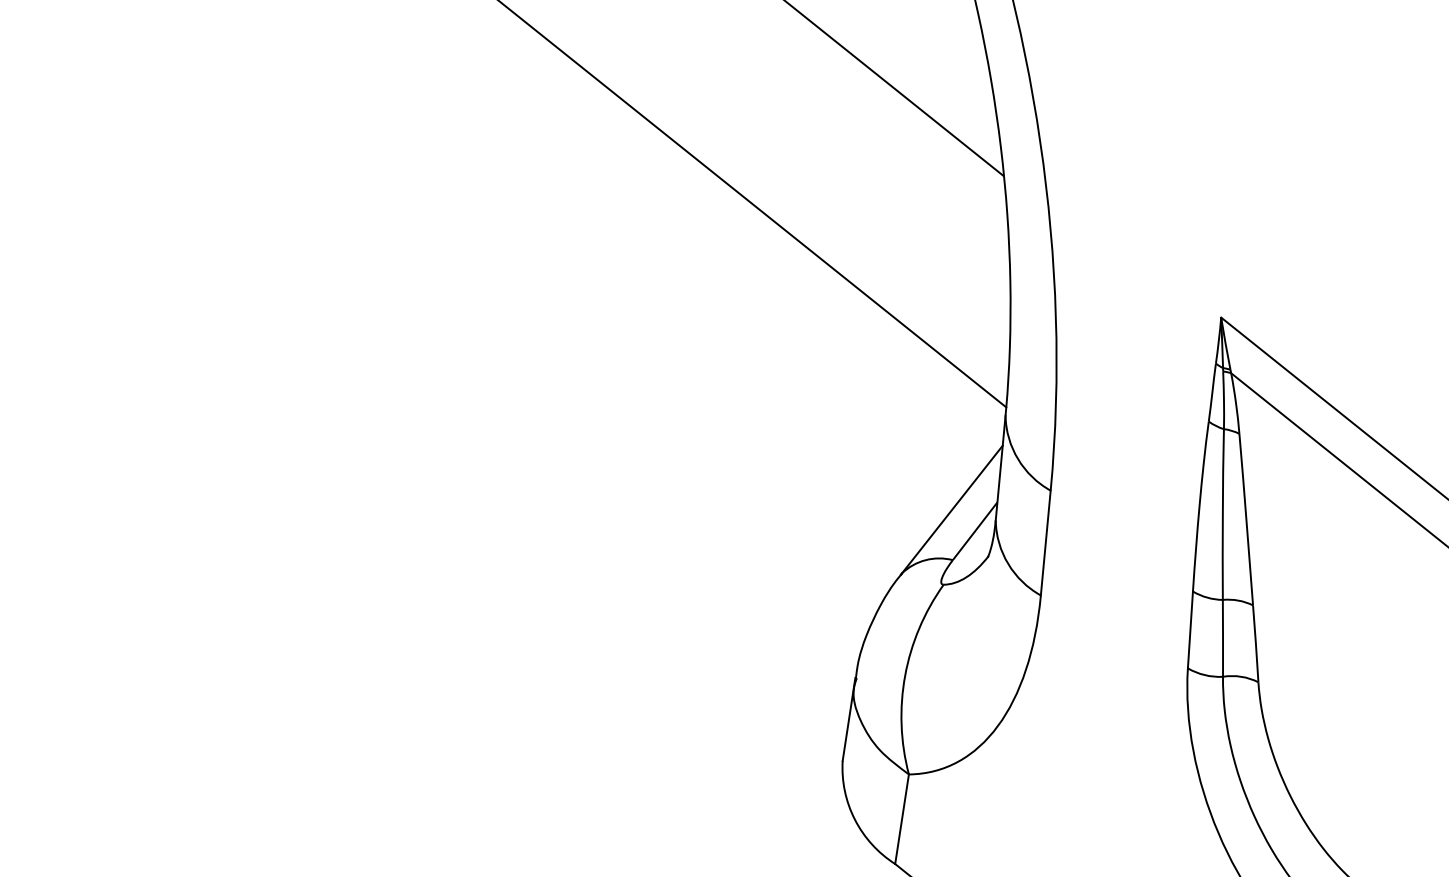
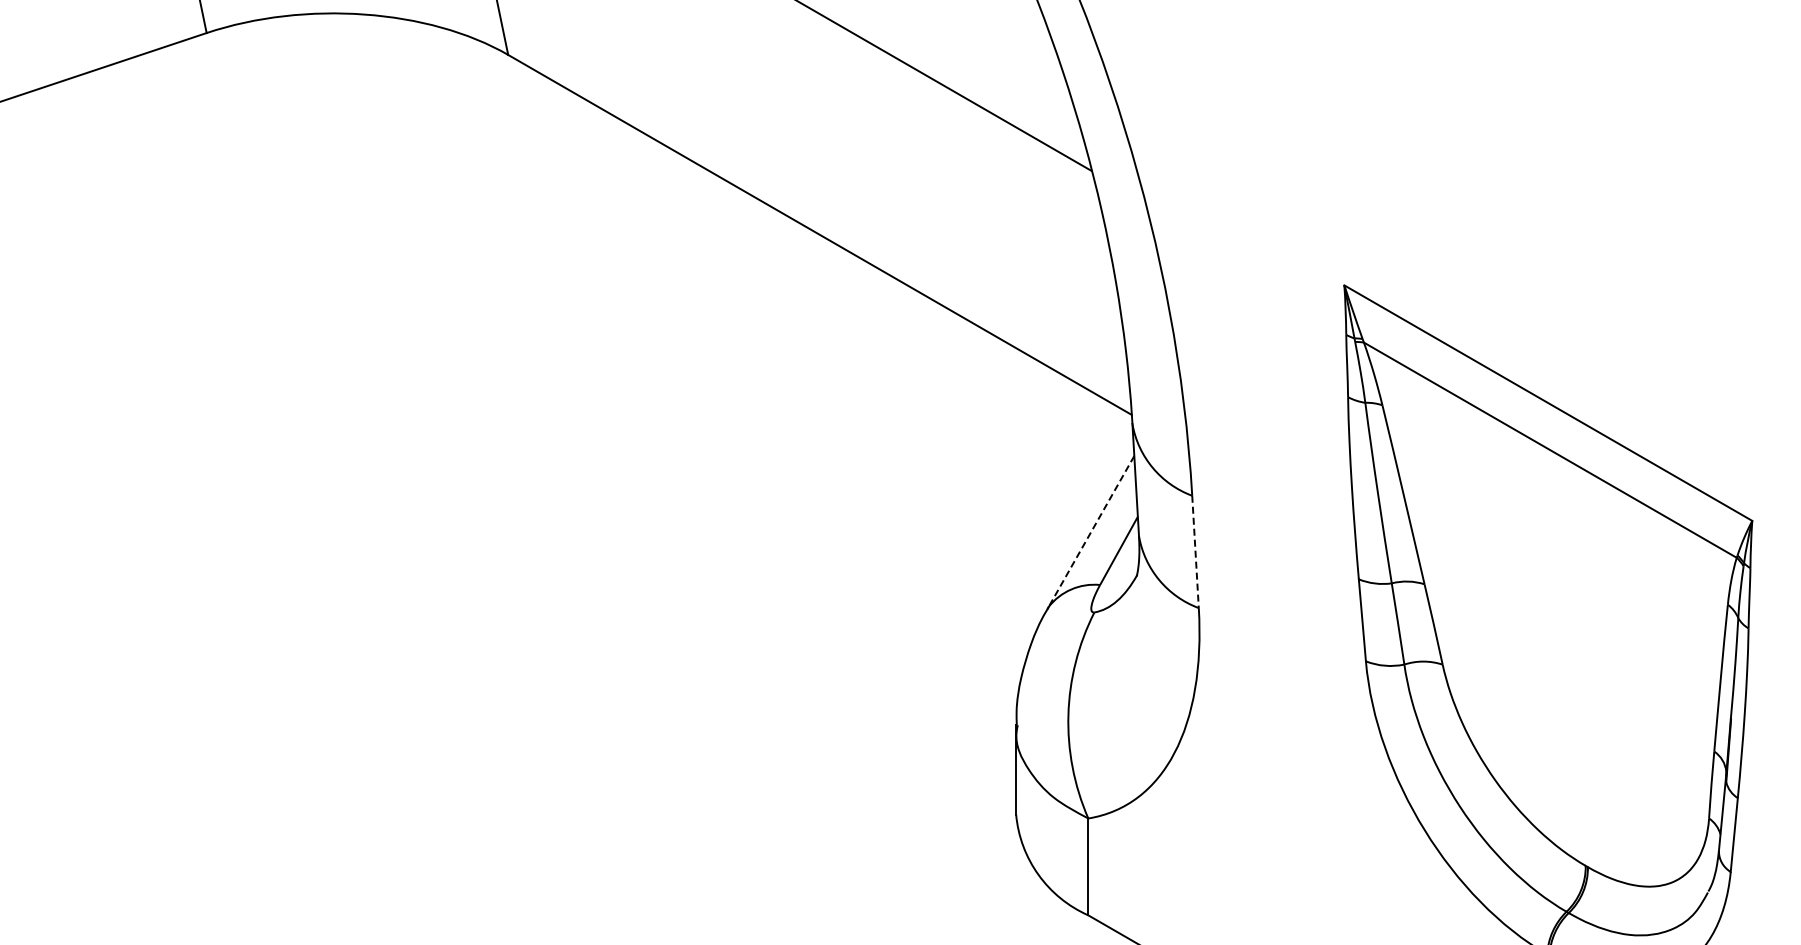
line: (952, 510) -> (1091, 532), solid -> dashed
line: (1045, 543) -> (1195, 552), solid -> dashed

